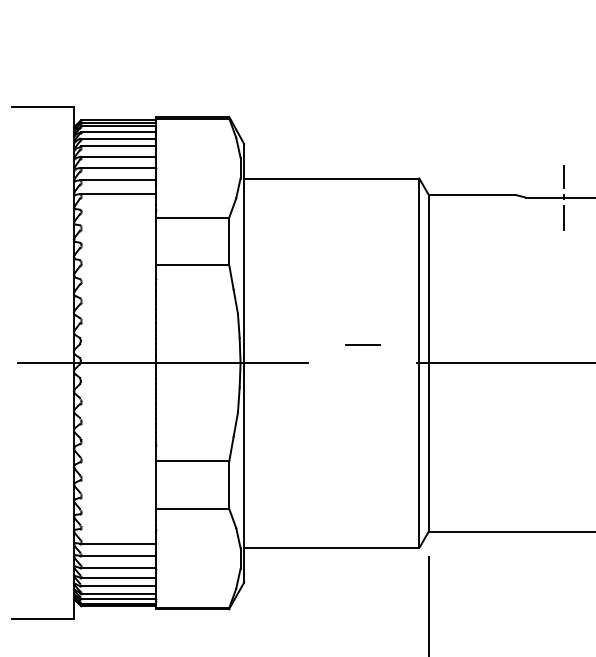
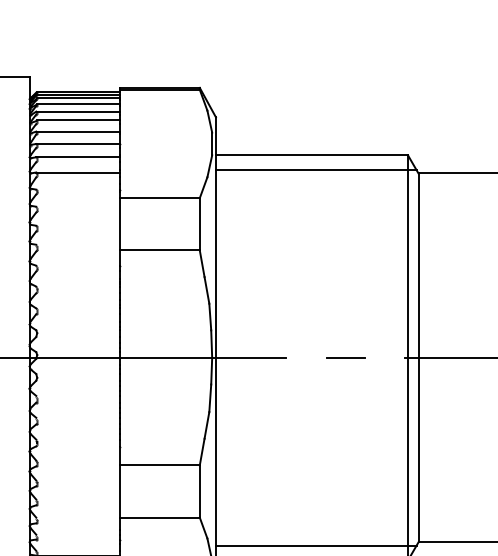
line: (335, 191) -> (316, 169), added
line: (362, 344) -> (345, 357), moved
line: (335, 535) -> (316, 546), added

